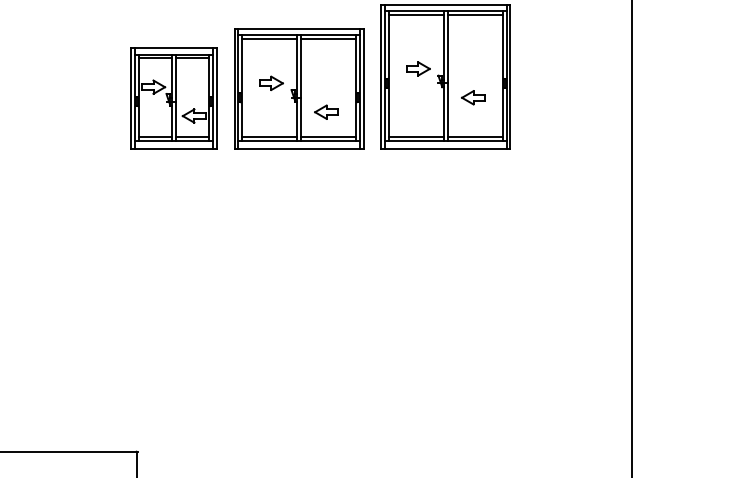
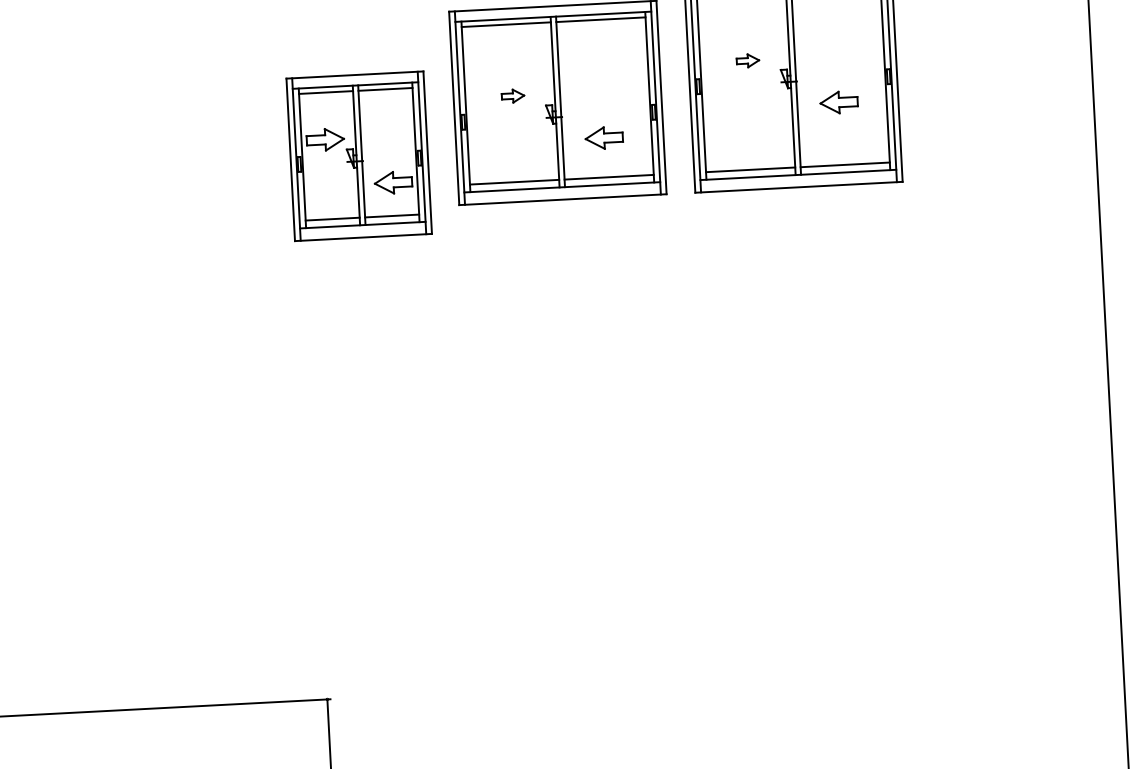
part: (418, 68) -> (748, 60), size x0.6
part: (271, 82) -> (513, 94), size x0.6
part: (173, 98) -> (358, 156), moved

